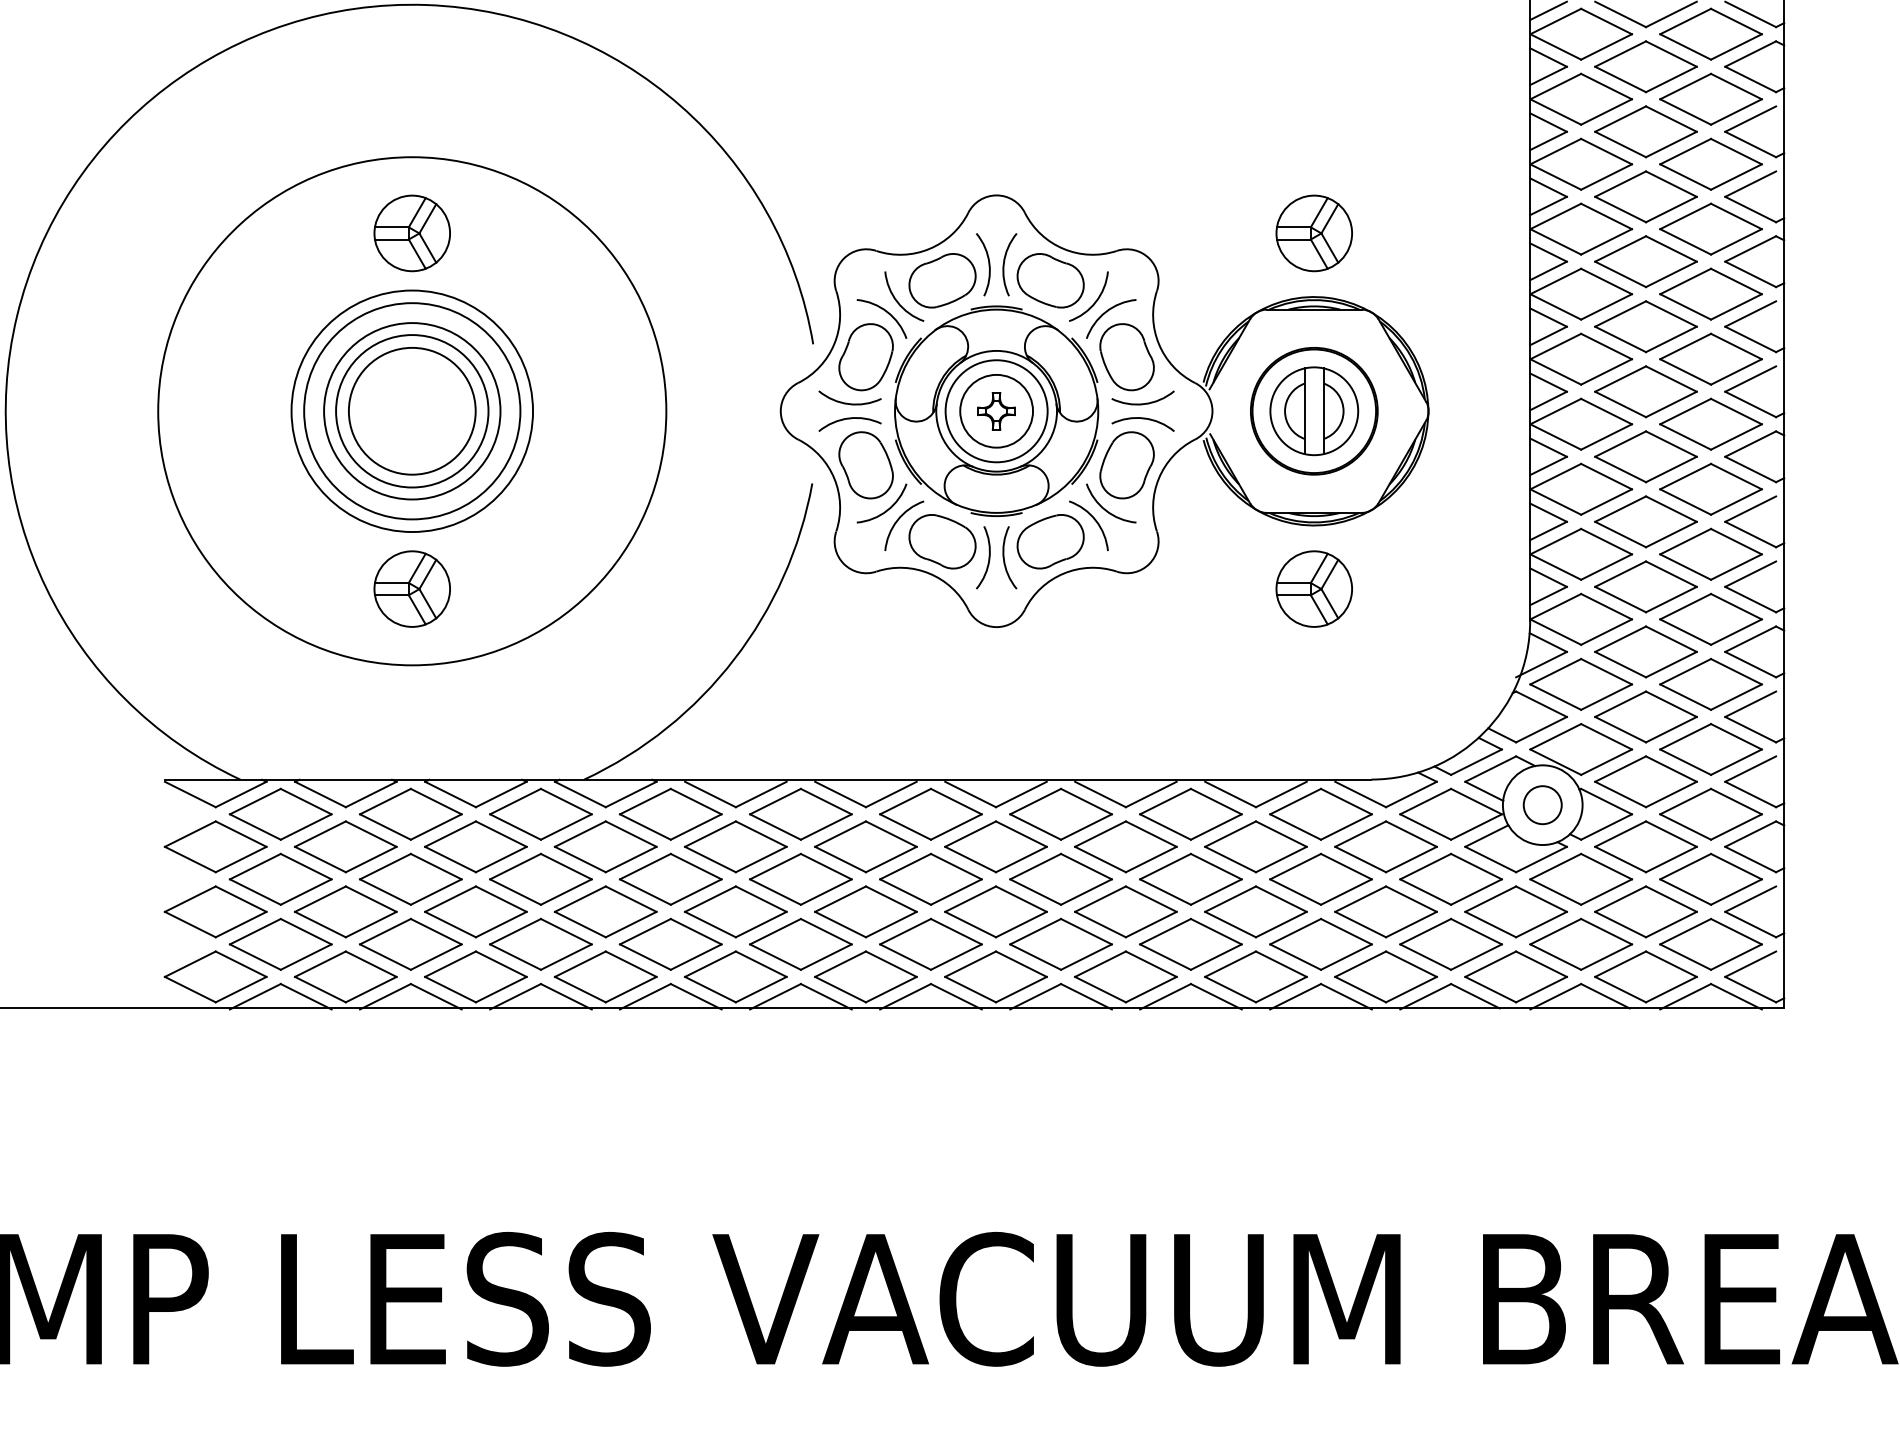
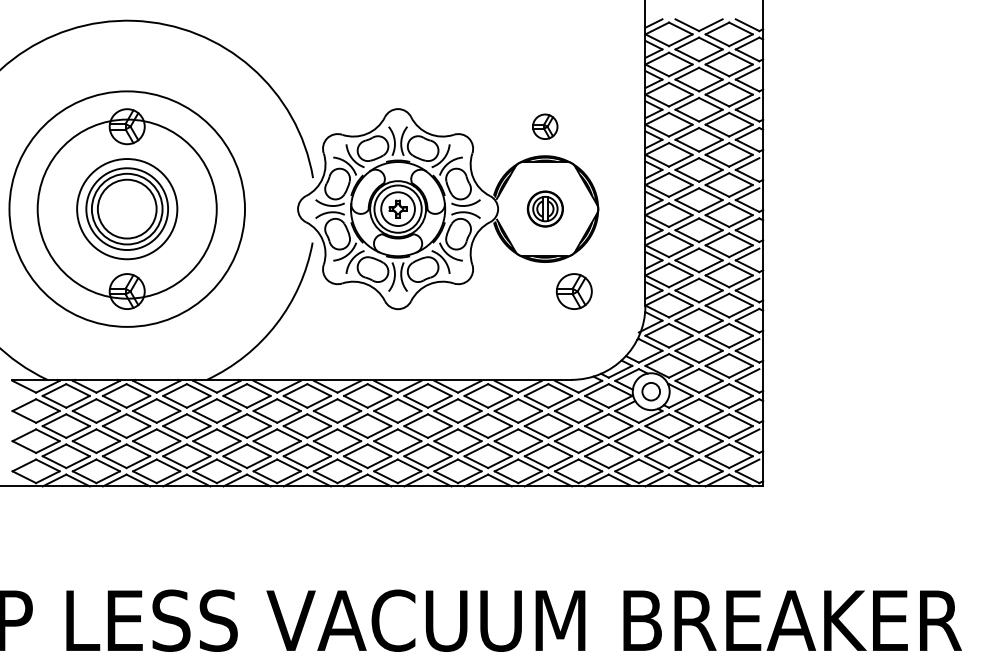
part: (1312, 232) -> (544, 126), size x0.7
part: (1314, 409) -> (545, 208), size x0.6
circle: (412, 412) -> (127, 209), size x1.6
part: (1312, 588) -> (573, 291), moved

